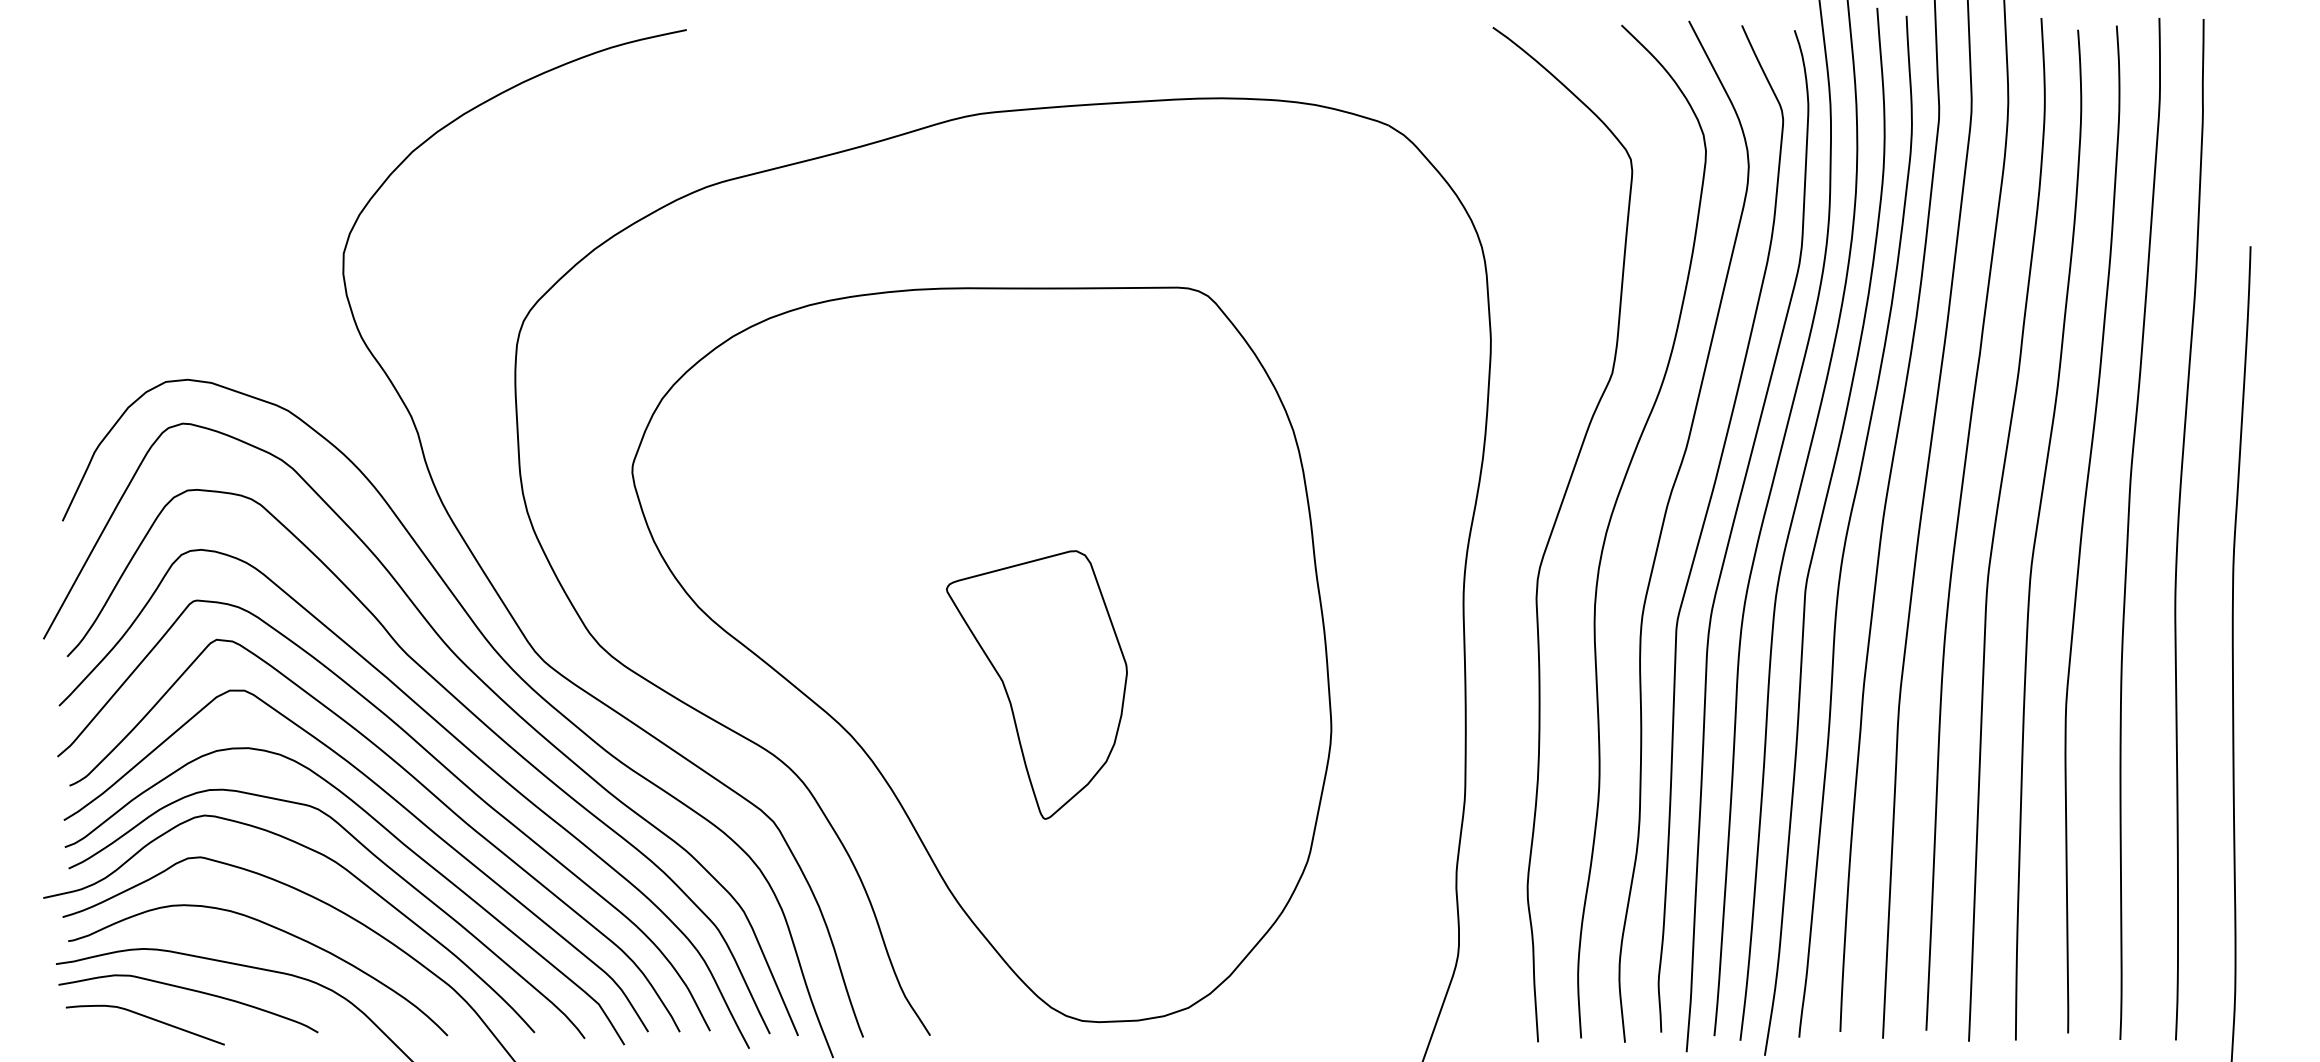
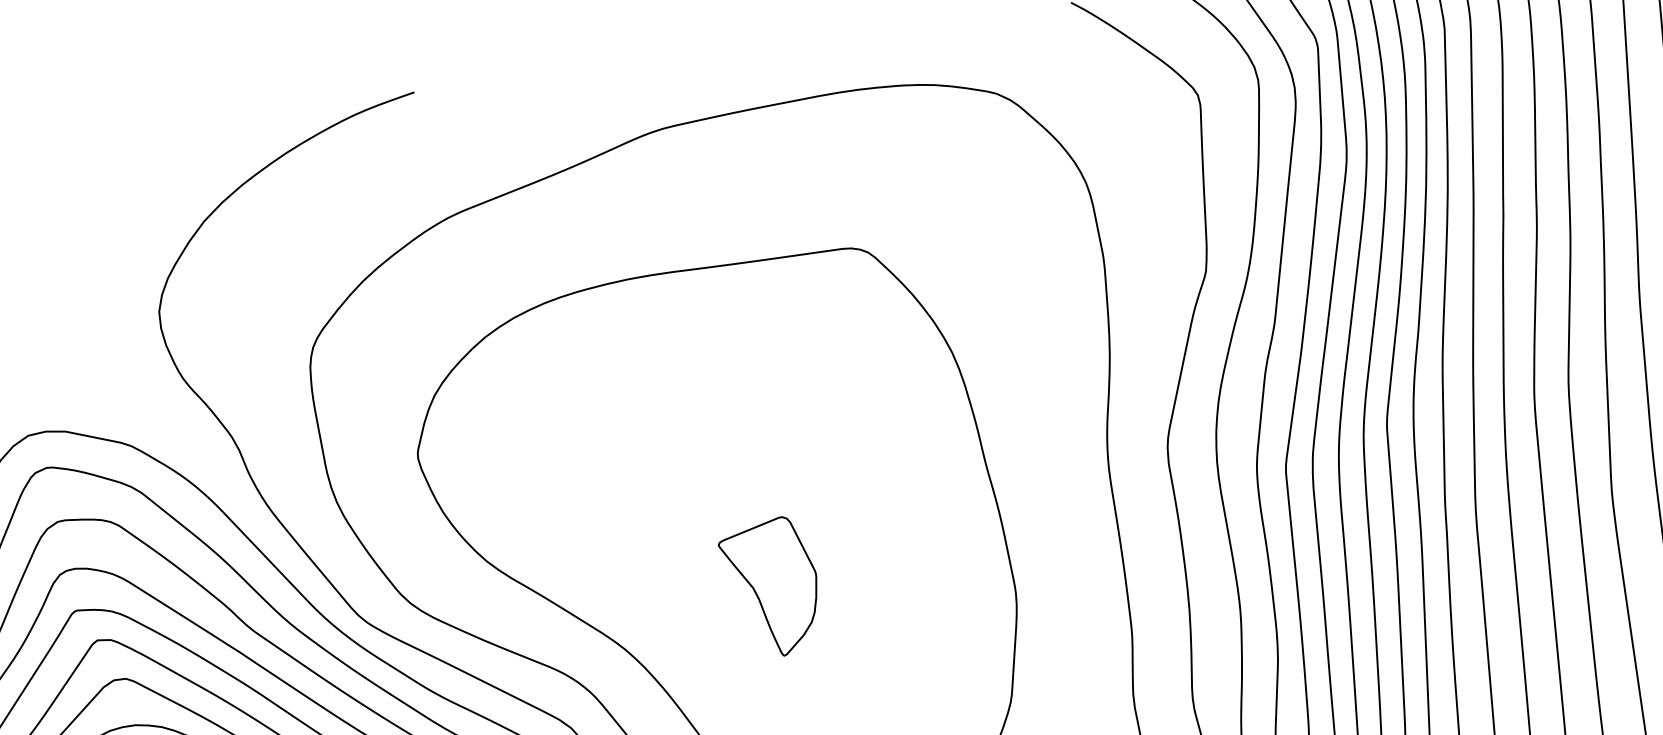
part: (1037, 684) -> (771, 587), size x0.62

